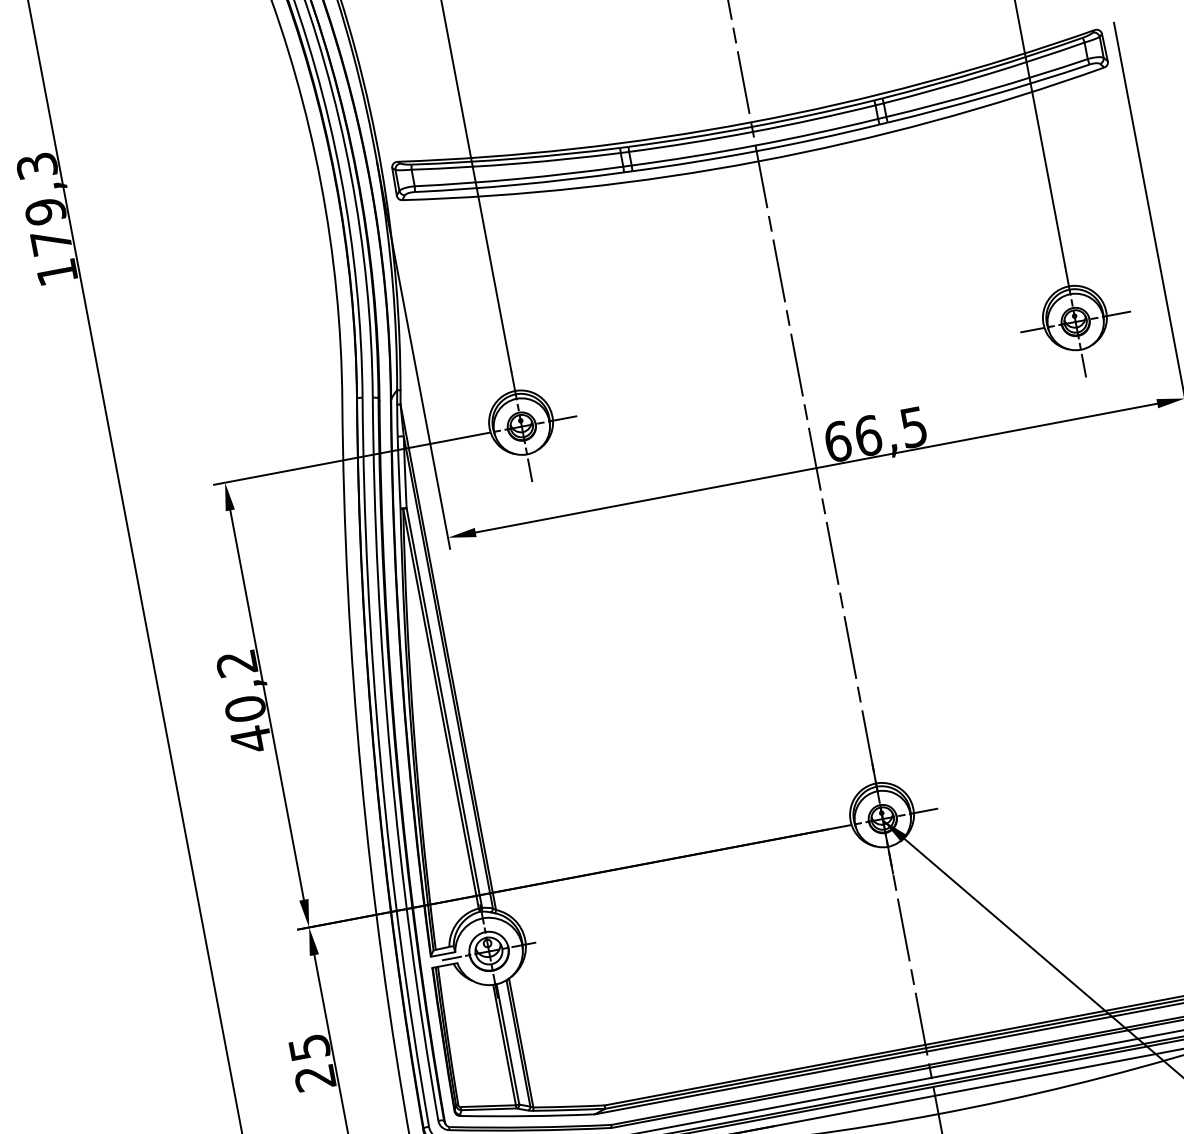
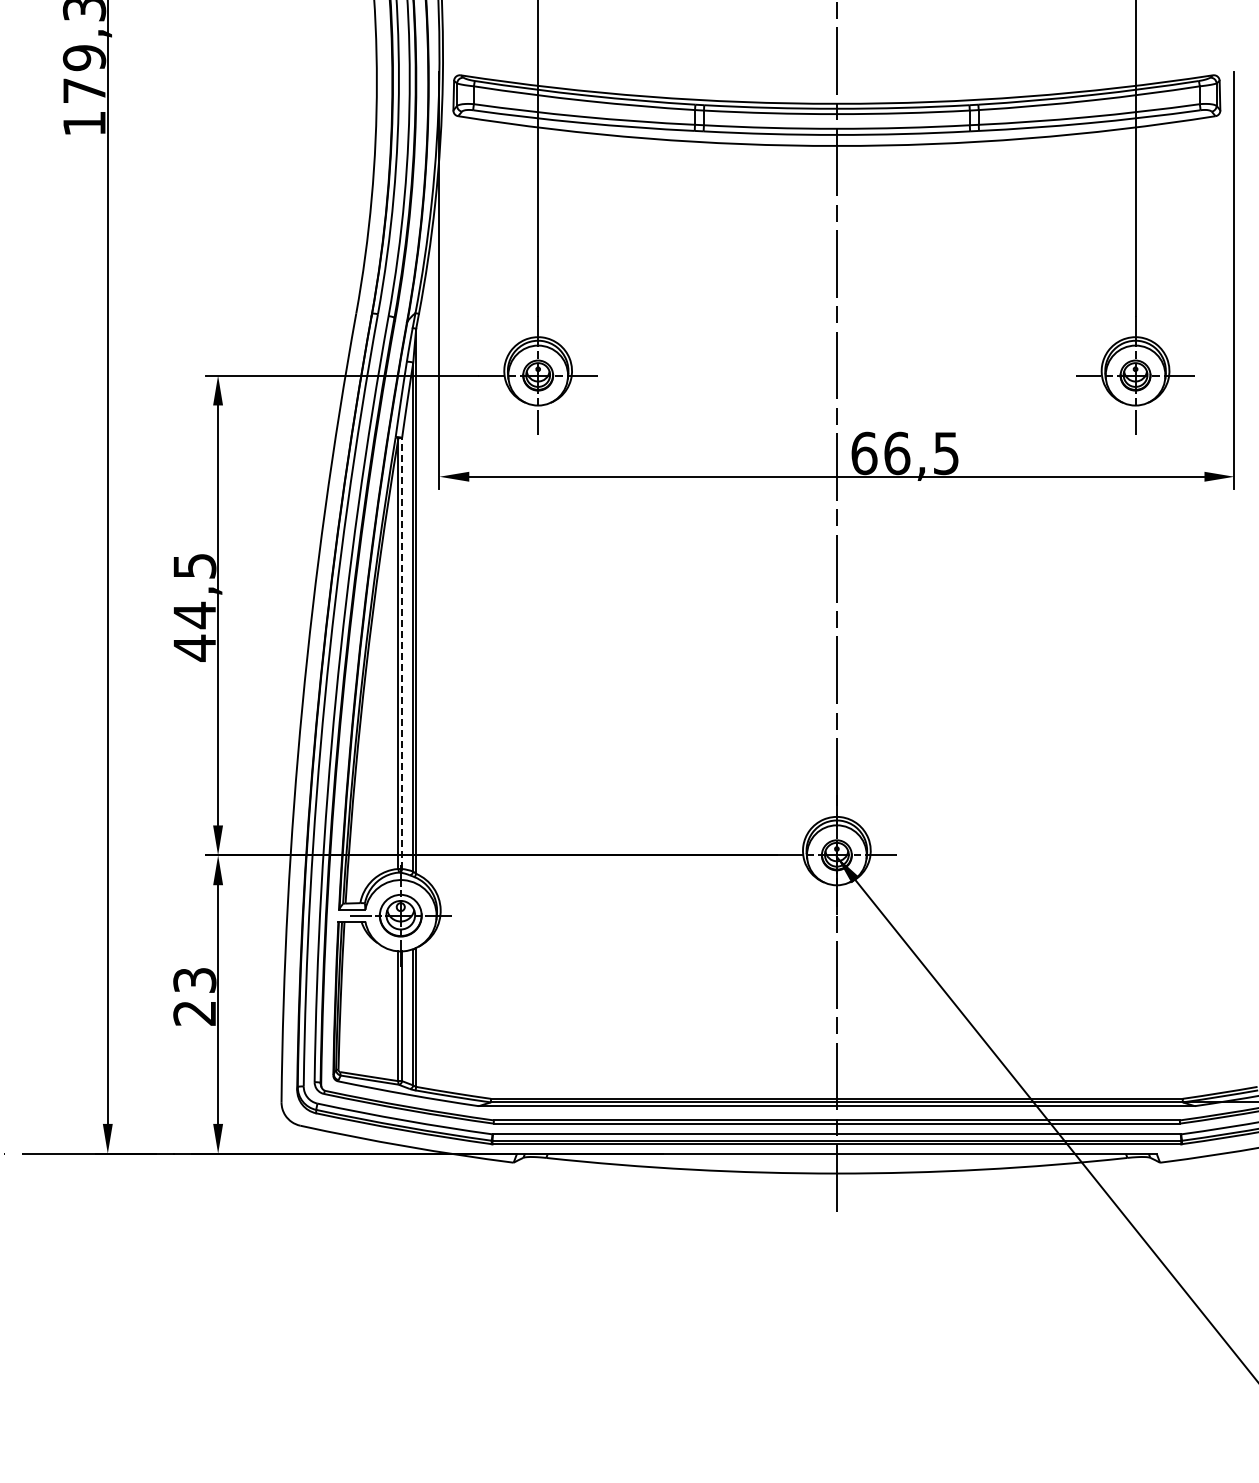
text: (241, 687) -> (194, 591), 40,2 -> 44,5
line: (444, 708) -> (402, 653), solid -> dashed
text: (309, 1047) -> (194, 980), 25 -> 23

